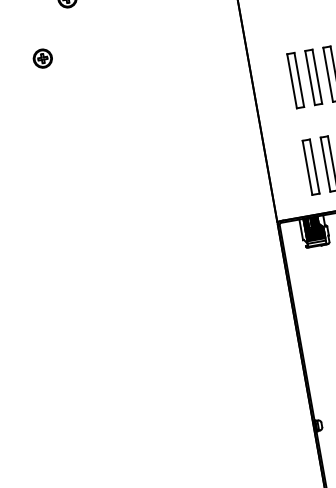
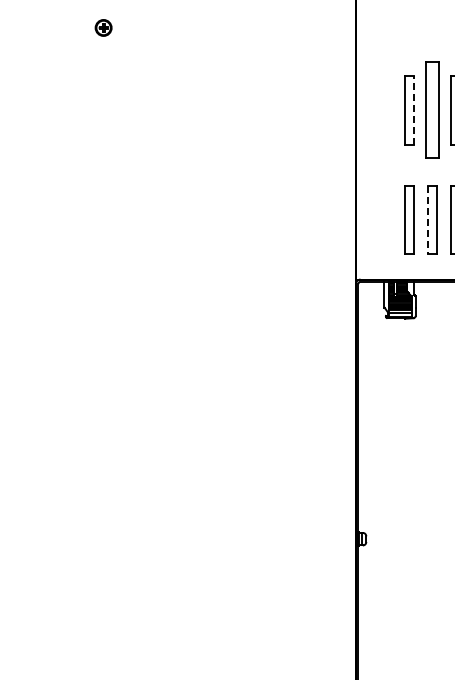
part: (42, 58) -> (103, 27), size x0.7
part: (313, 77) -> (432, 110), size x1.4
line: (299, 79) -> (414, 109), solid -> dashed
line: (325, 165) -> (427, 220), solid -> dashed

